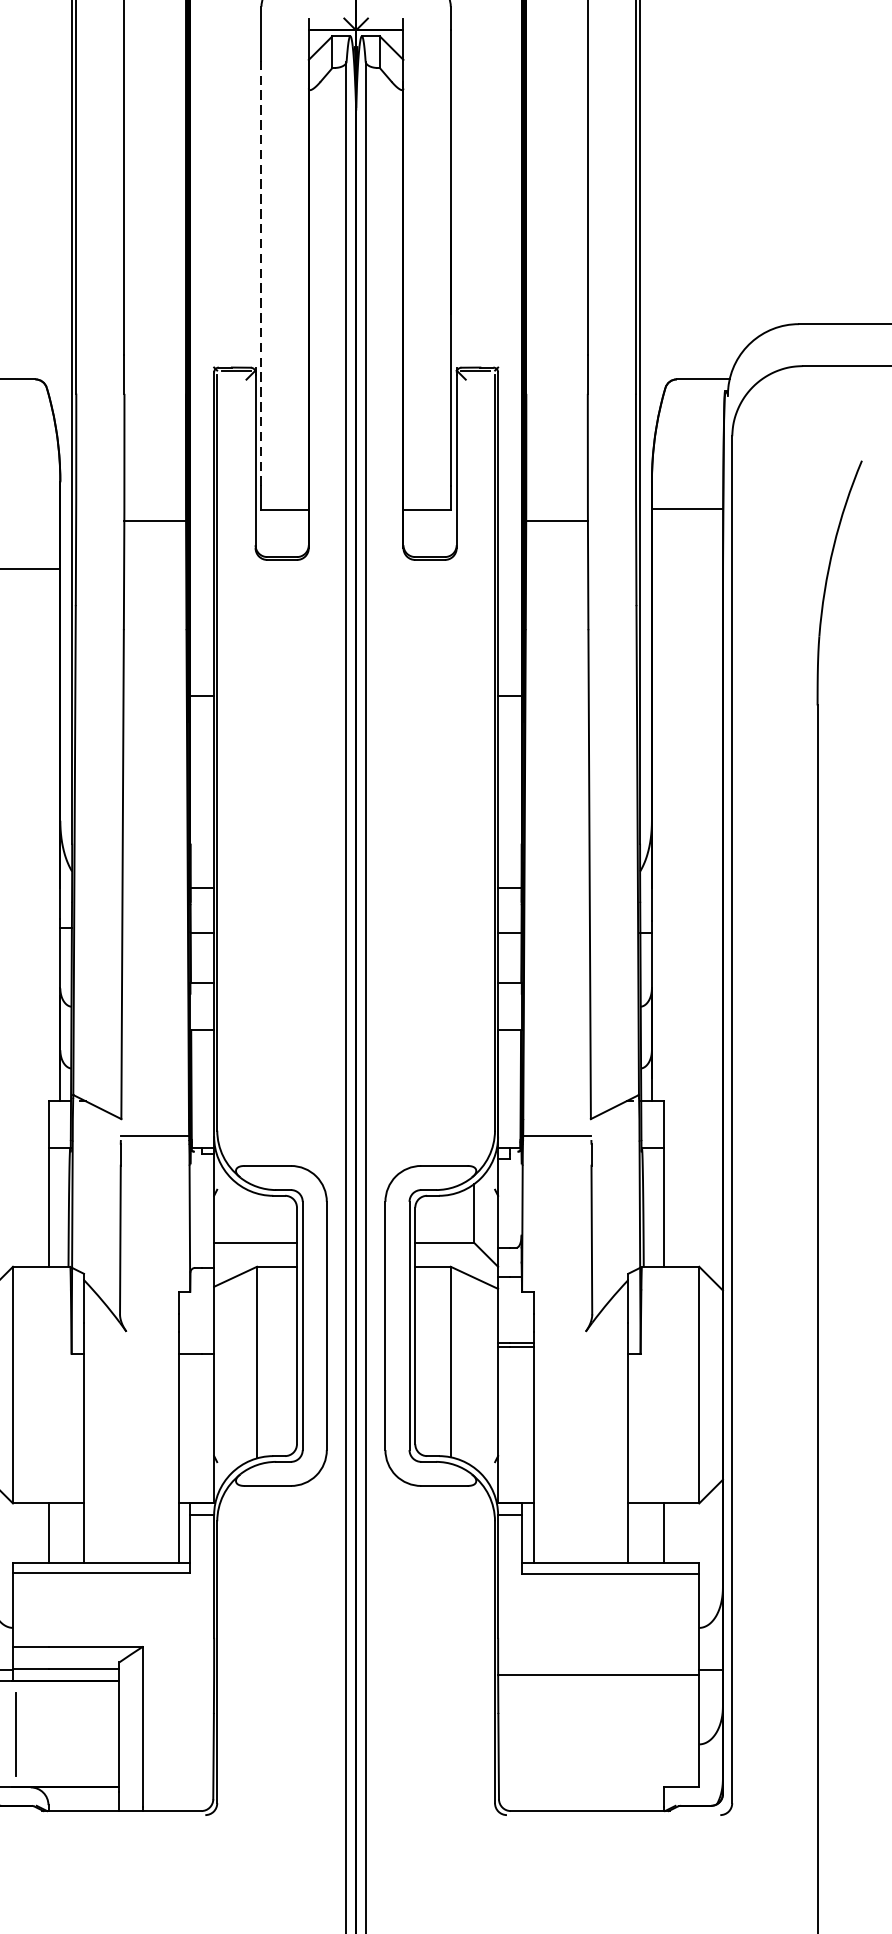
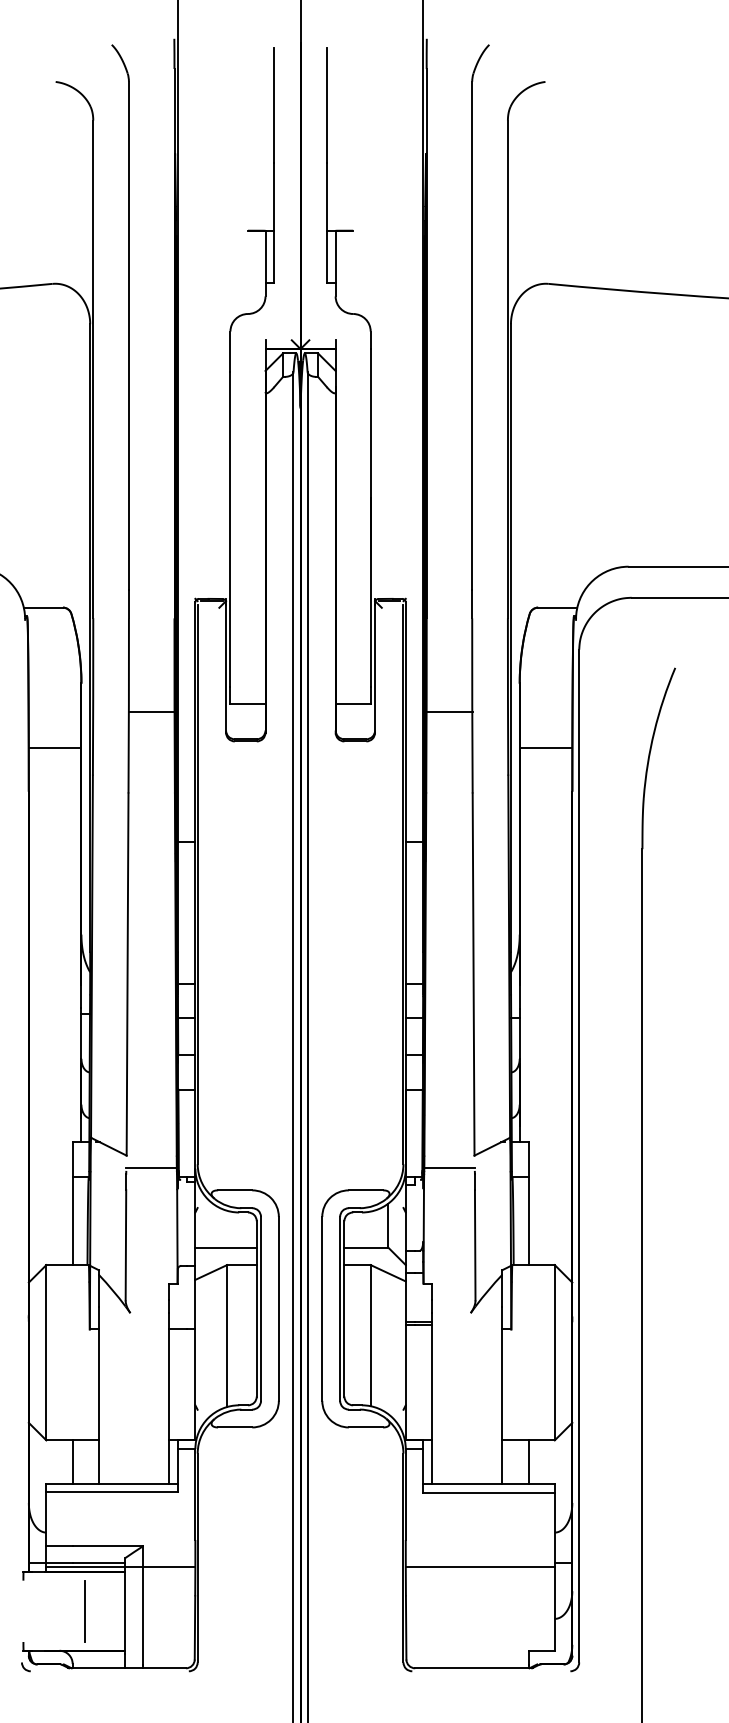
line: (261, 272) -> (230, 528), dashed -> solid
line: (686, 508) -> (545, 747), moved
line: (113, 1675) -> (120, 1567), added
line: (15, 1734) -> (84, 1611), moved

